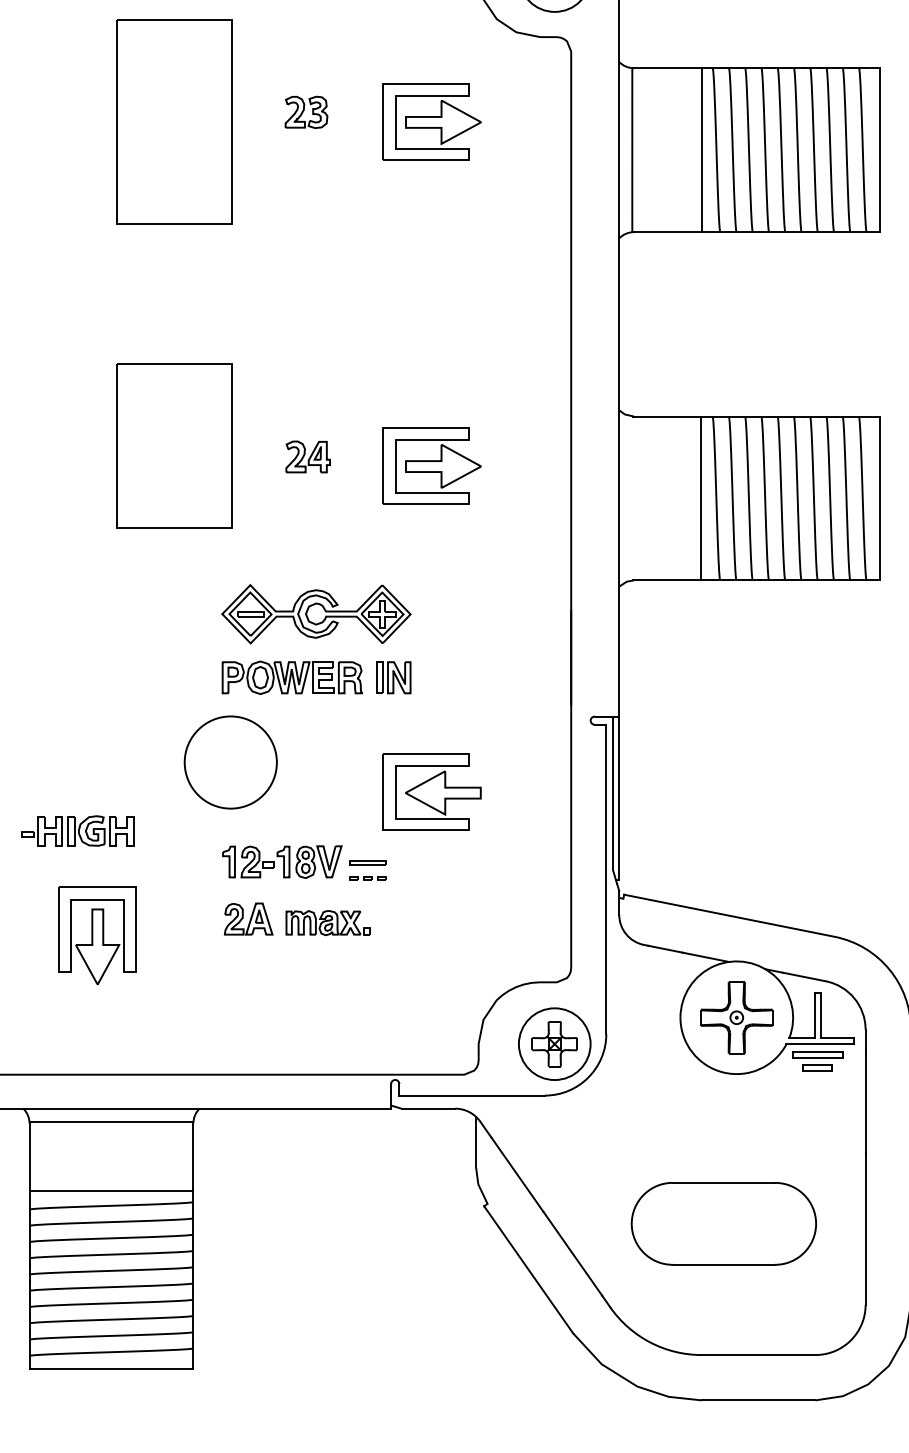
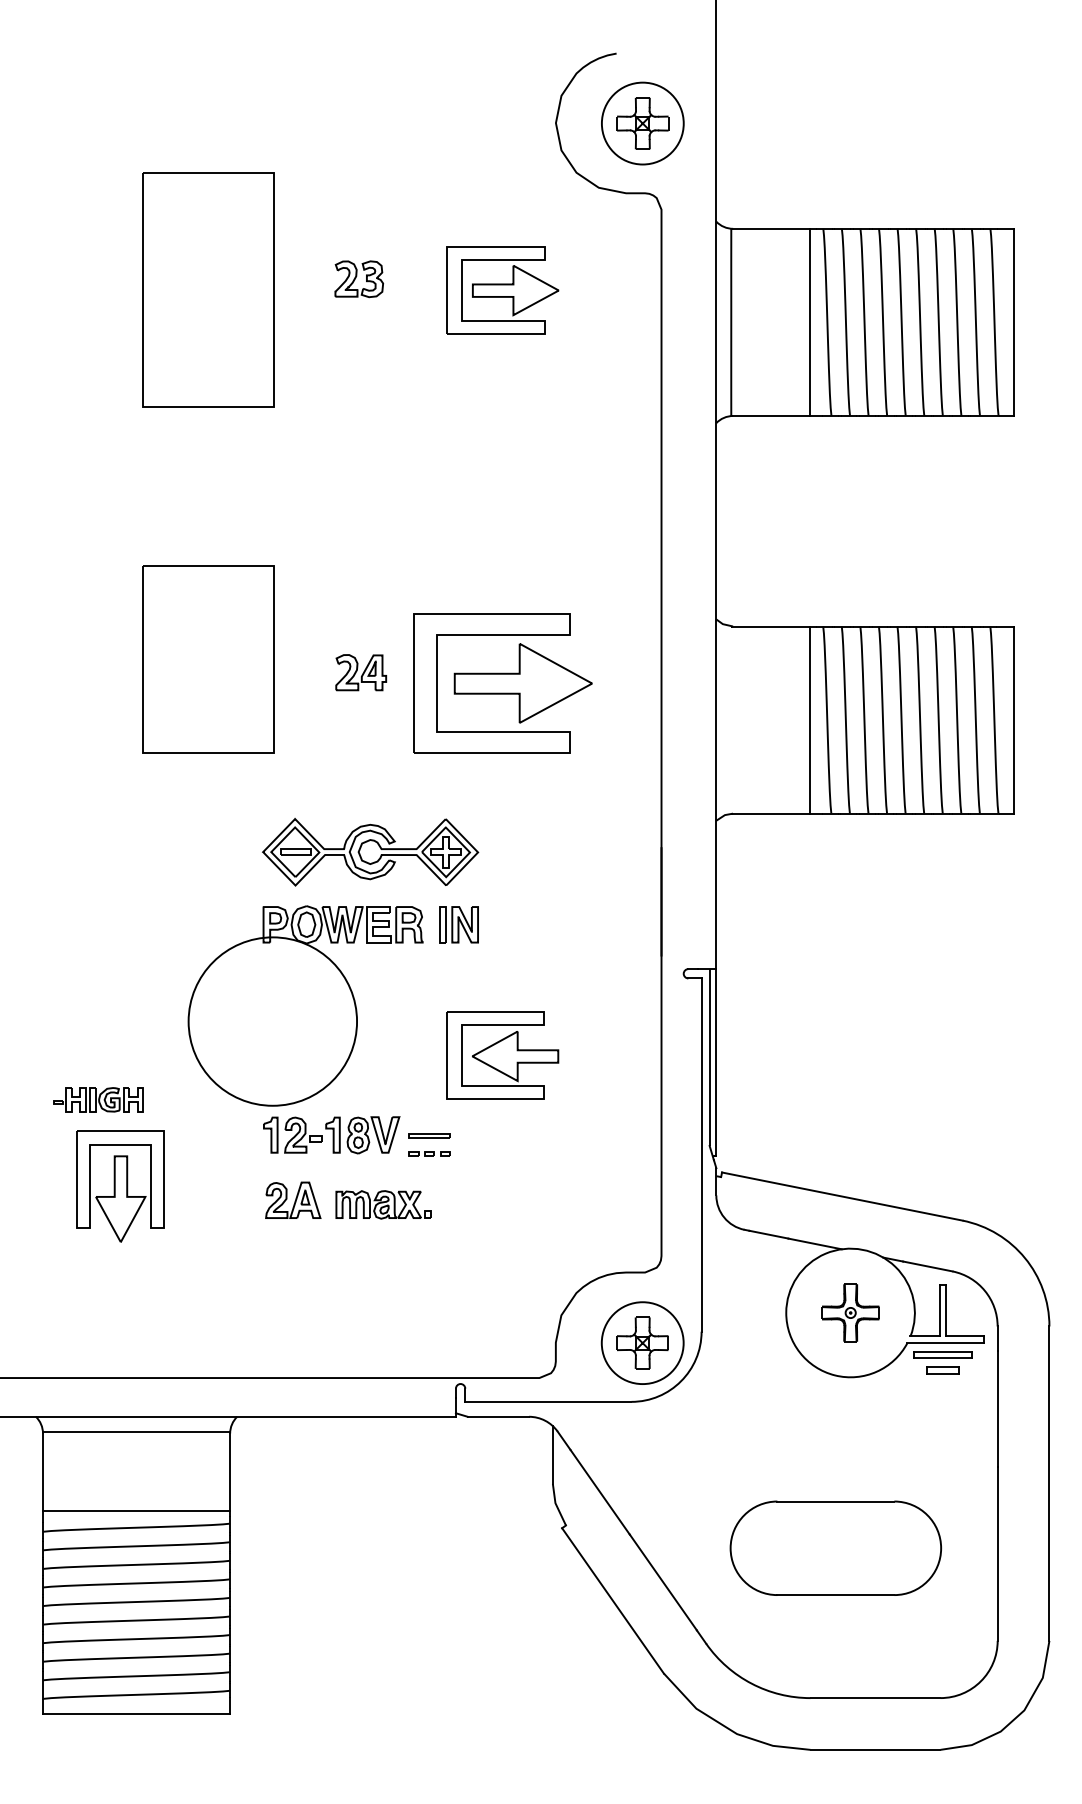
part: (431, 466) -> (502, 683), size x1.6
circle: (230, 762) -> (272, 1021), size x1.6
part: (78, 830) -> (98, 1099), size x0.7
part: (97, 935) -> (120, 1186), moved
part: (736, 1017) -> (850, 1312), size x0.7

